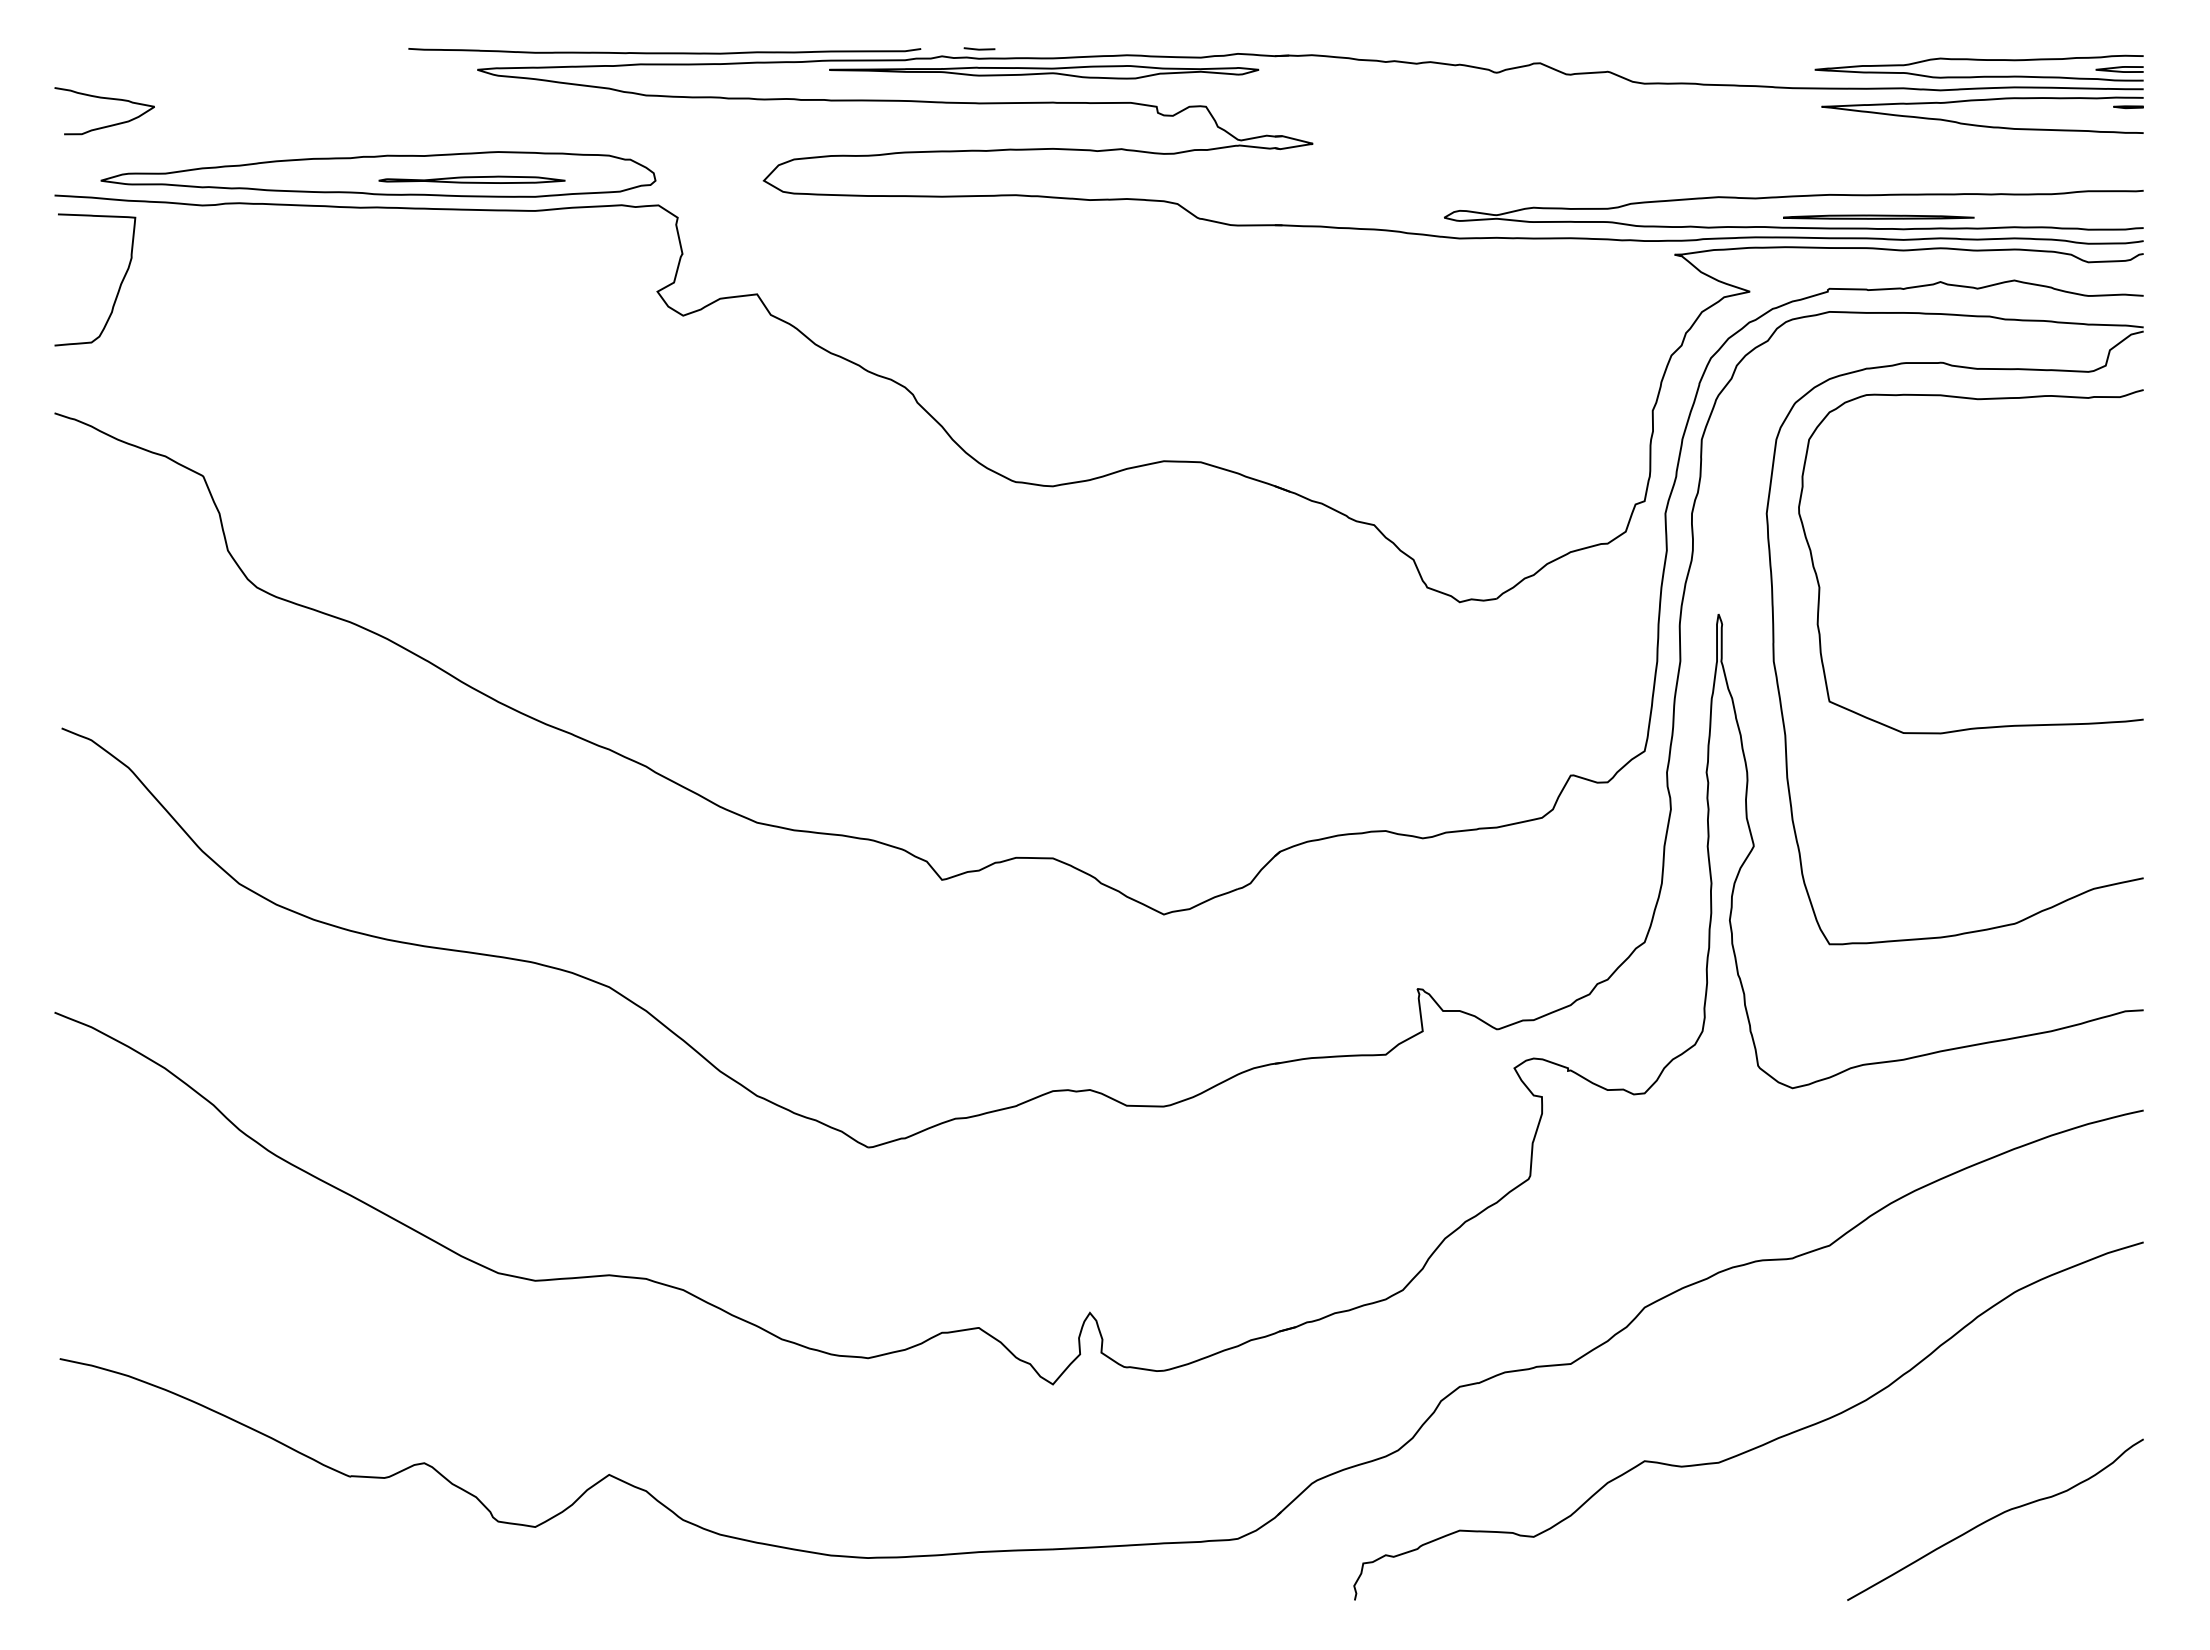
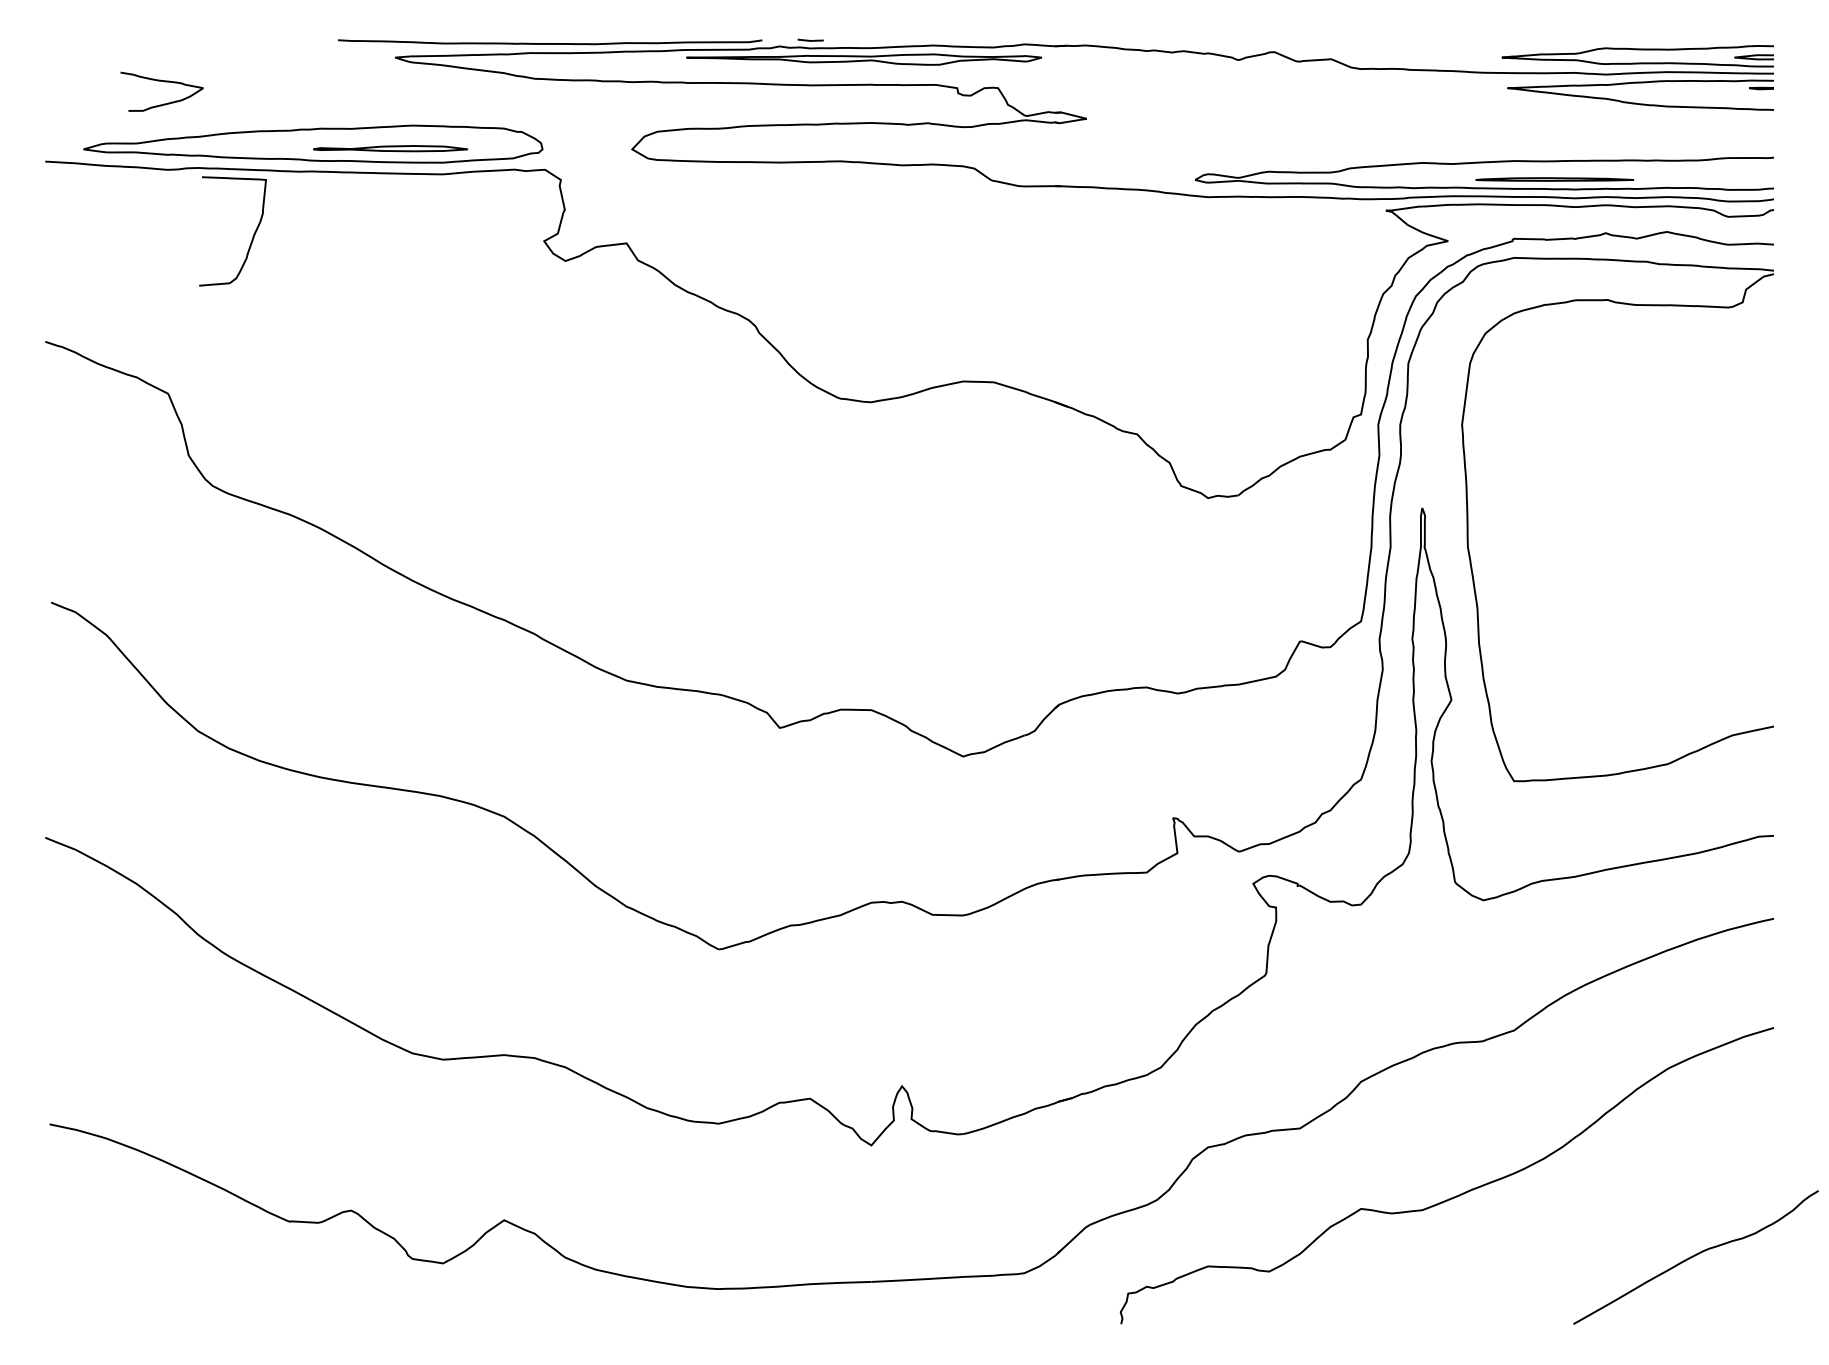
curve: (106, 99) -> (163, 82), moved
curve: (118, 288) -> (252, 238), moved
curve: (1820, 586) -> (1506, 485), removed
curve: (1994, 1518) -> (1695, 1256), moved

